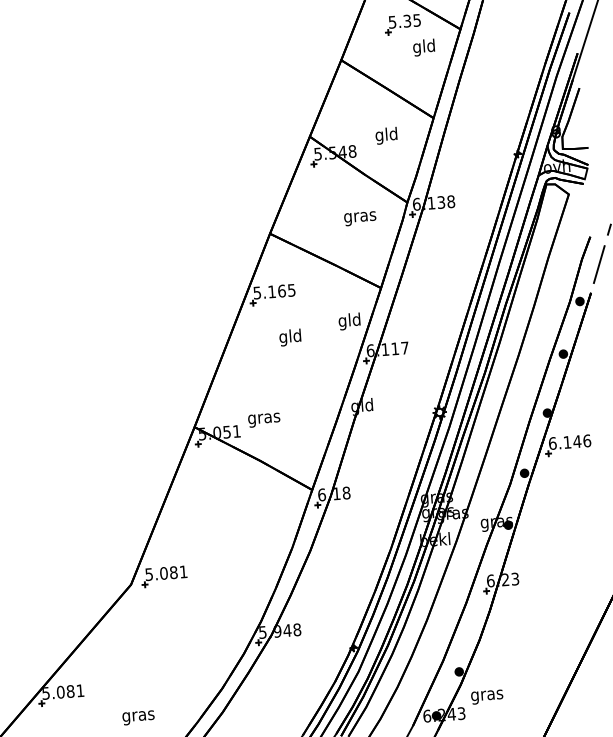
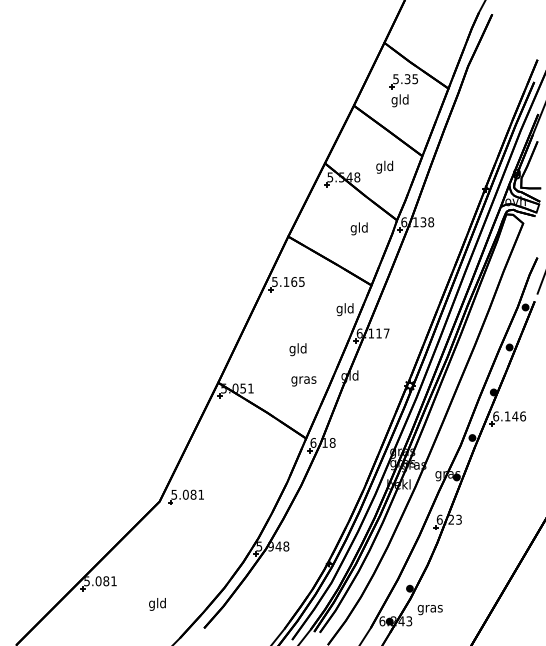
text: (423, 47) -> (399, 100), moved
text: (360, 216) -> (359, 228), gras -> gld
text: (289, 337) -> (297, 349), moved
text: (263, 420) -> (303, 381), moved
text: (138, 716) -> (157, 604), gras -> gld

